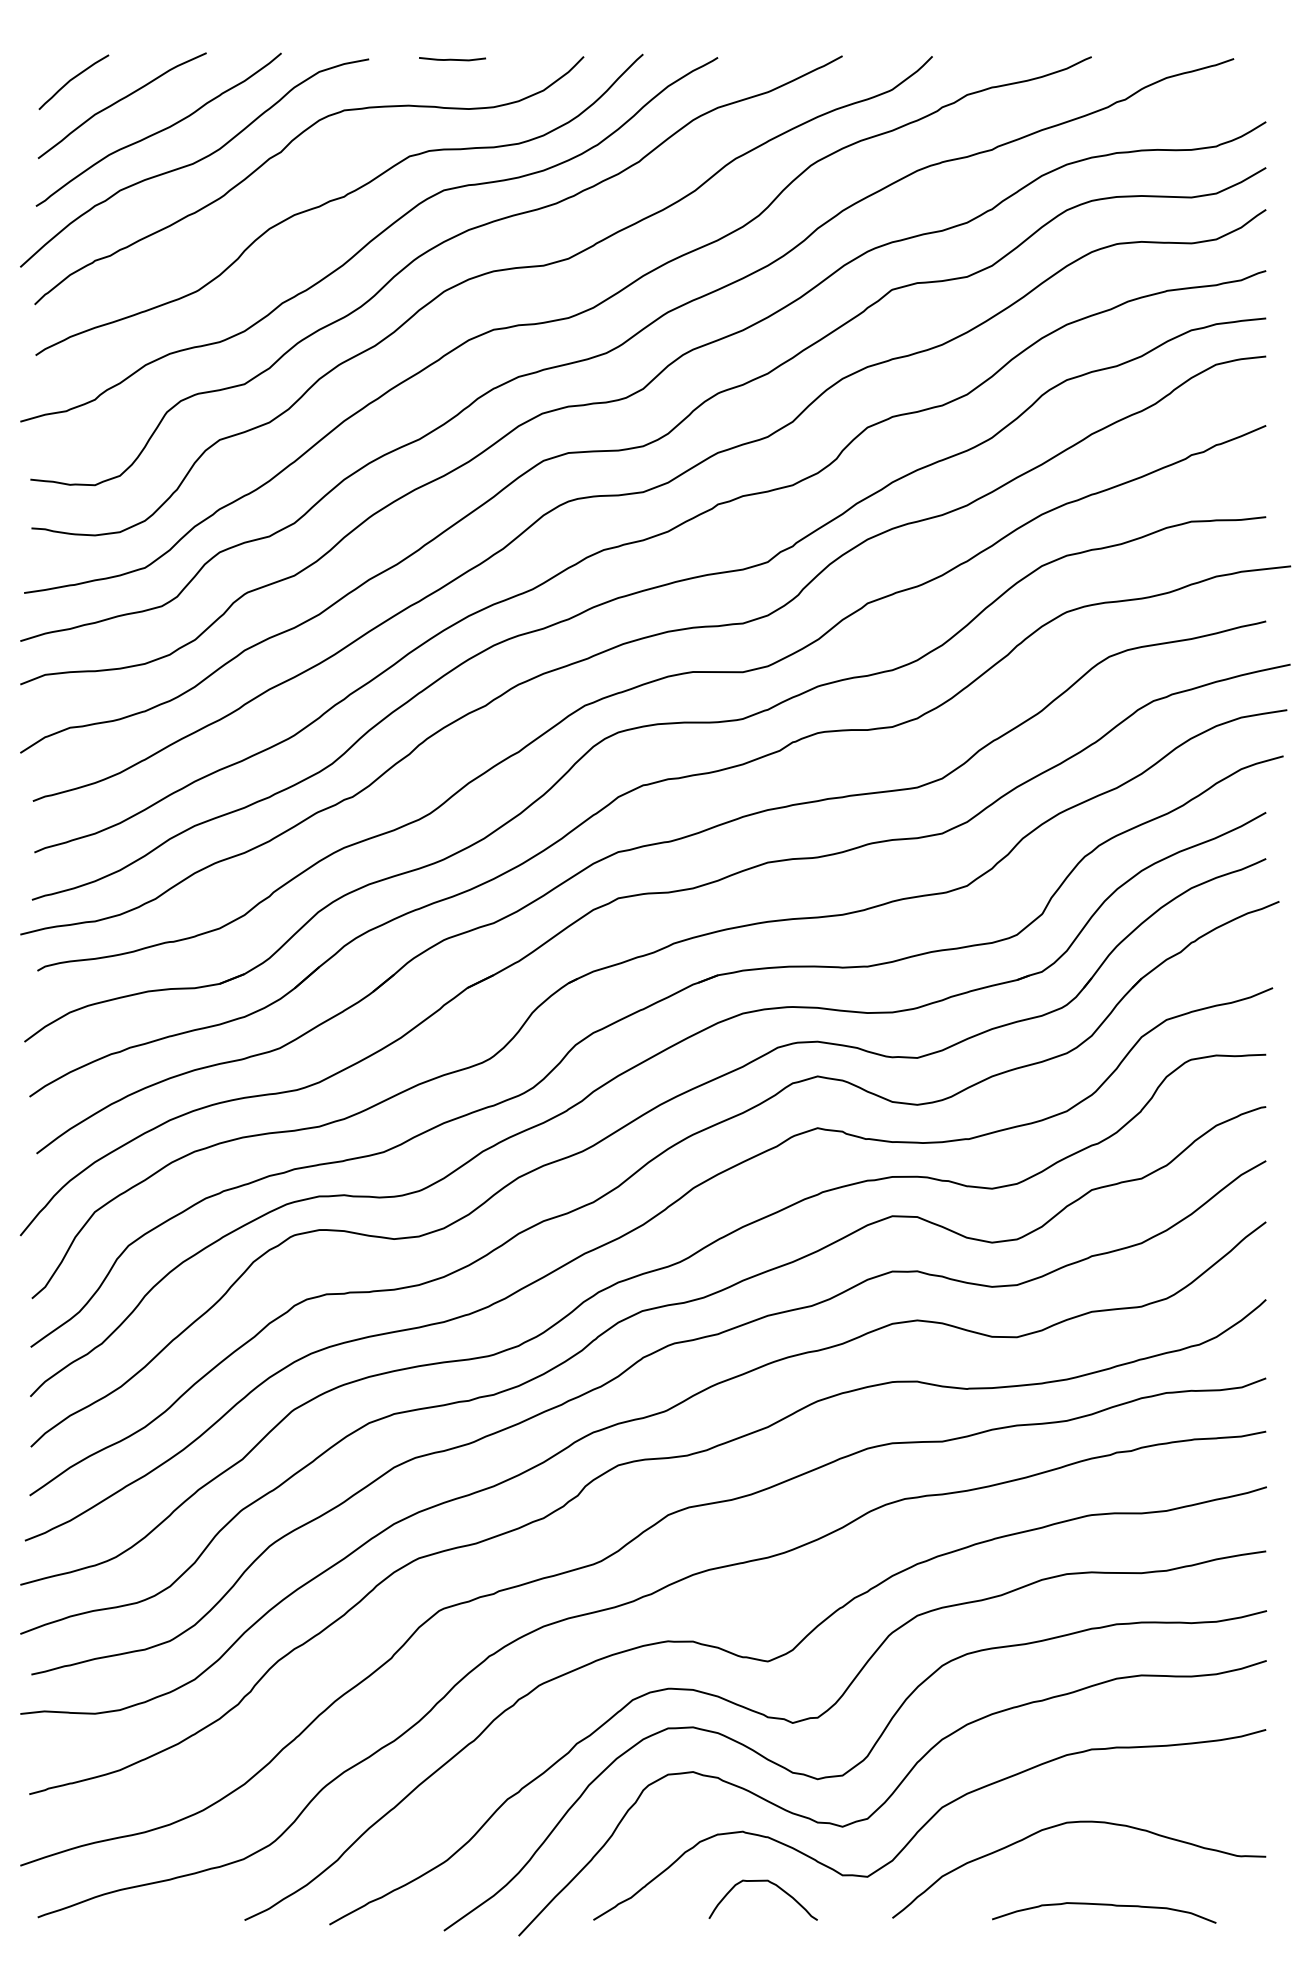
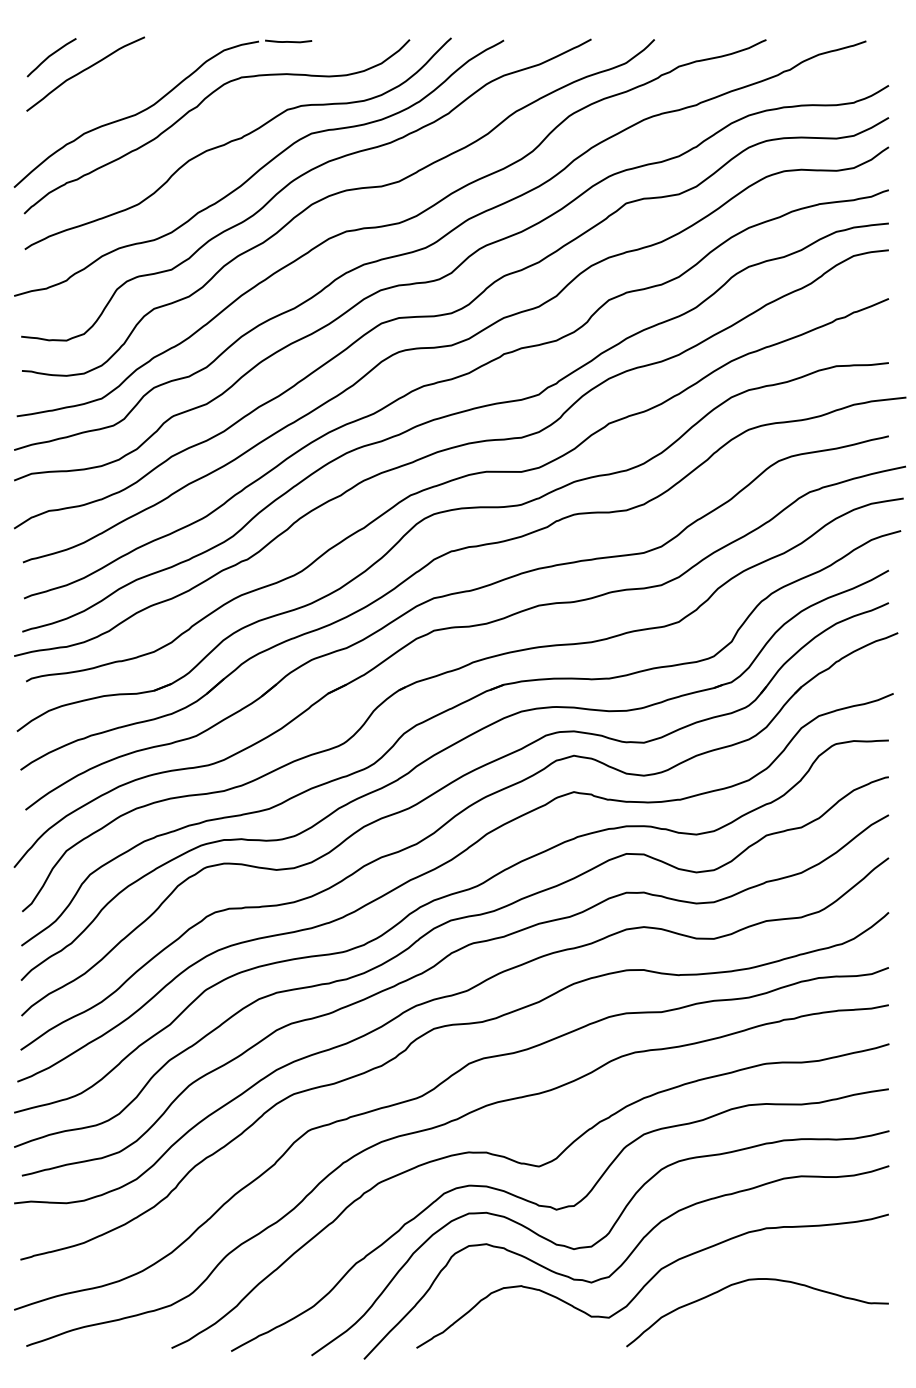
curve: (452, 59) -> (288, 41), moved
curve: (159, 130) -> (111, 91), removed
curve: (762, 1882) -> (535, 1321), removed
curve: (1103, 1906) -> (774, 1338), removed

